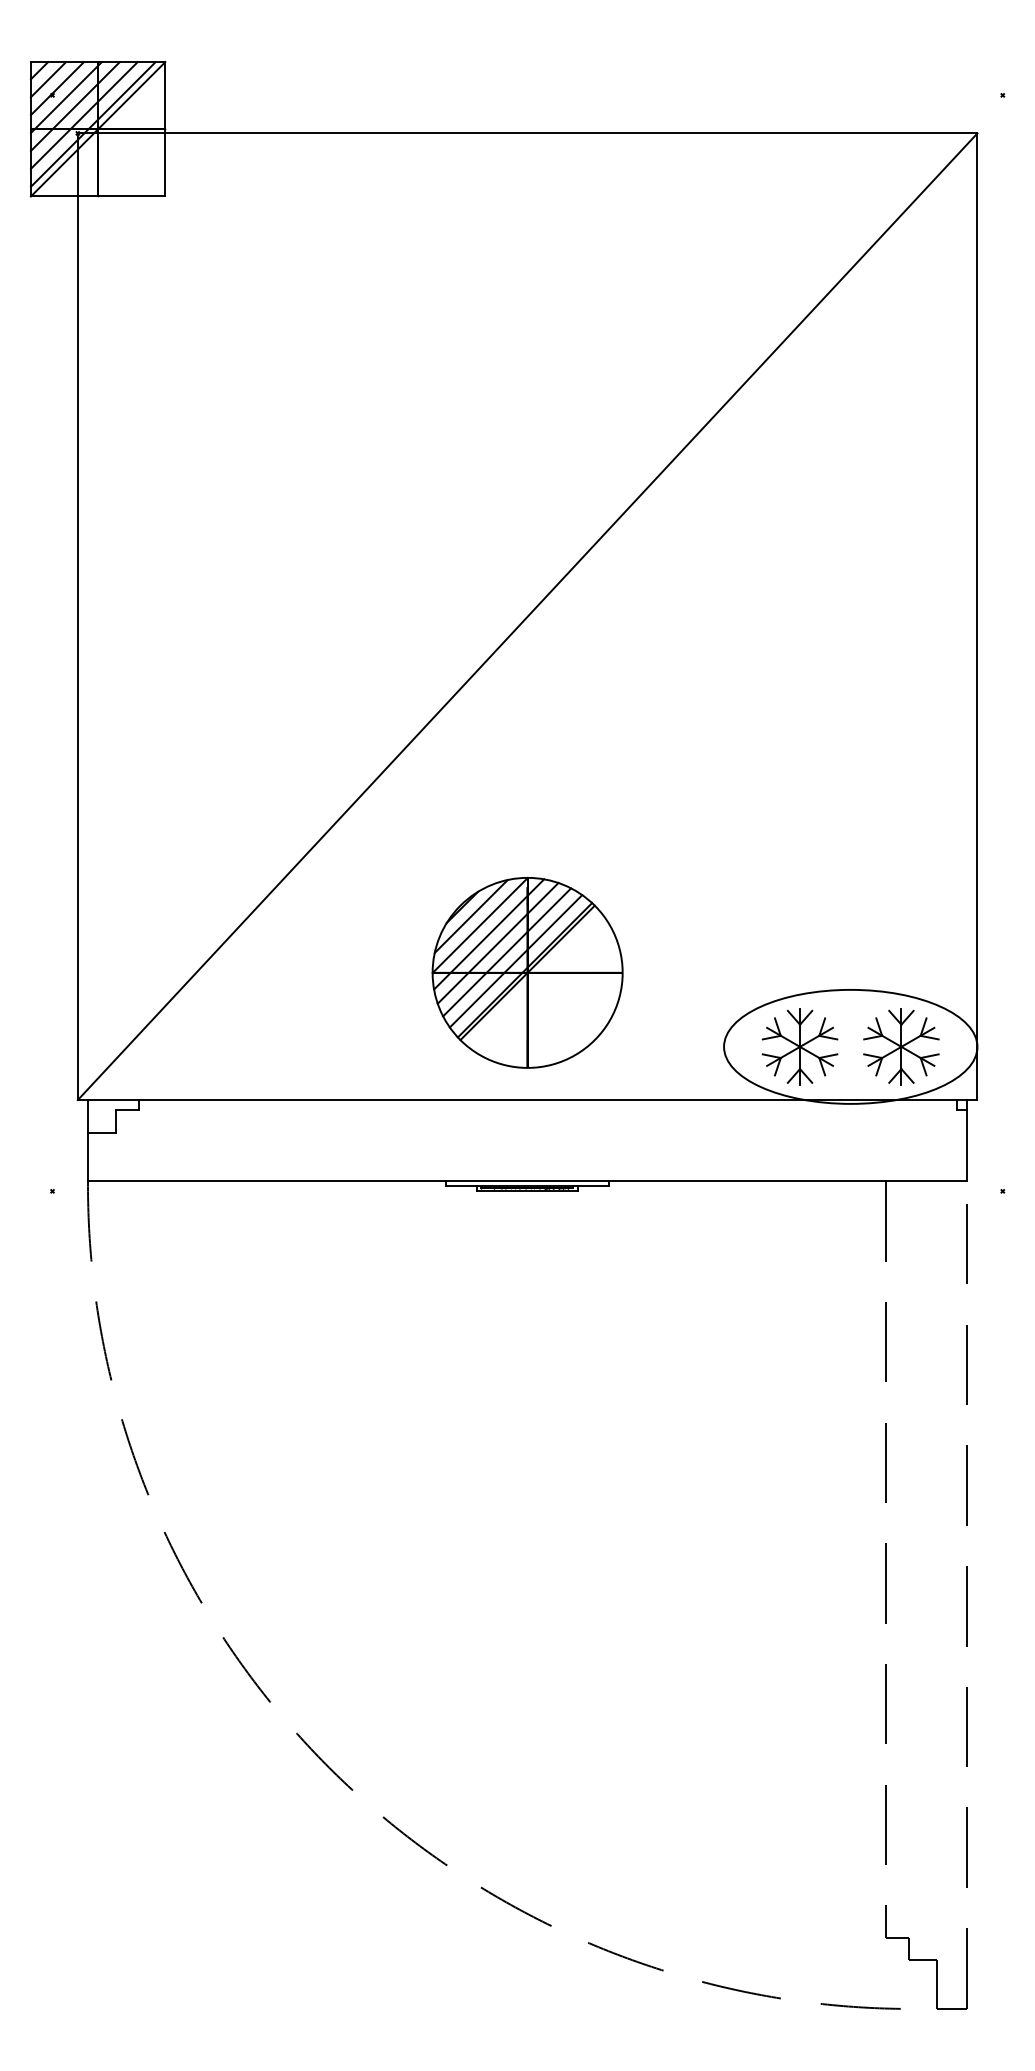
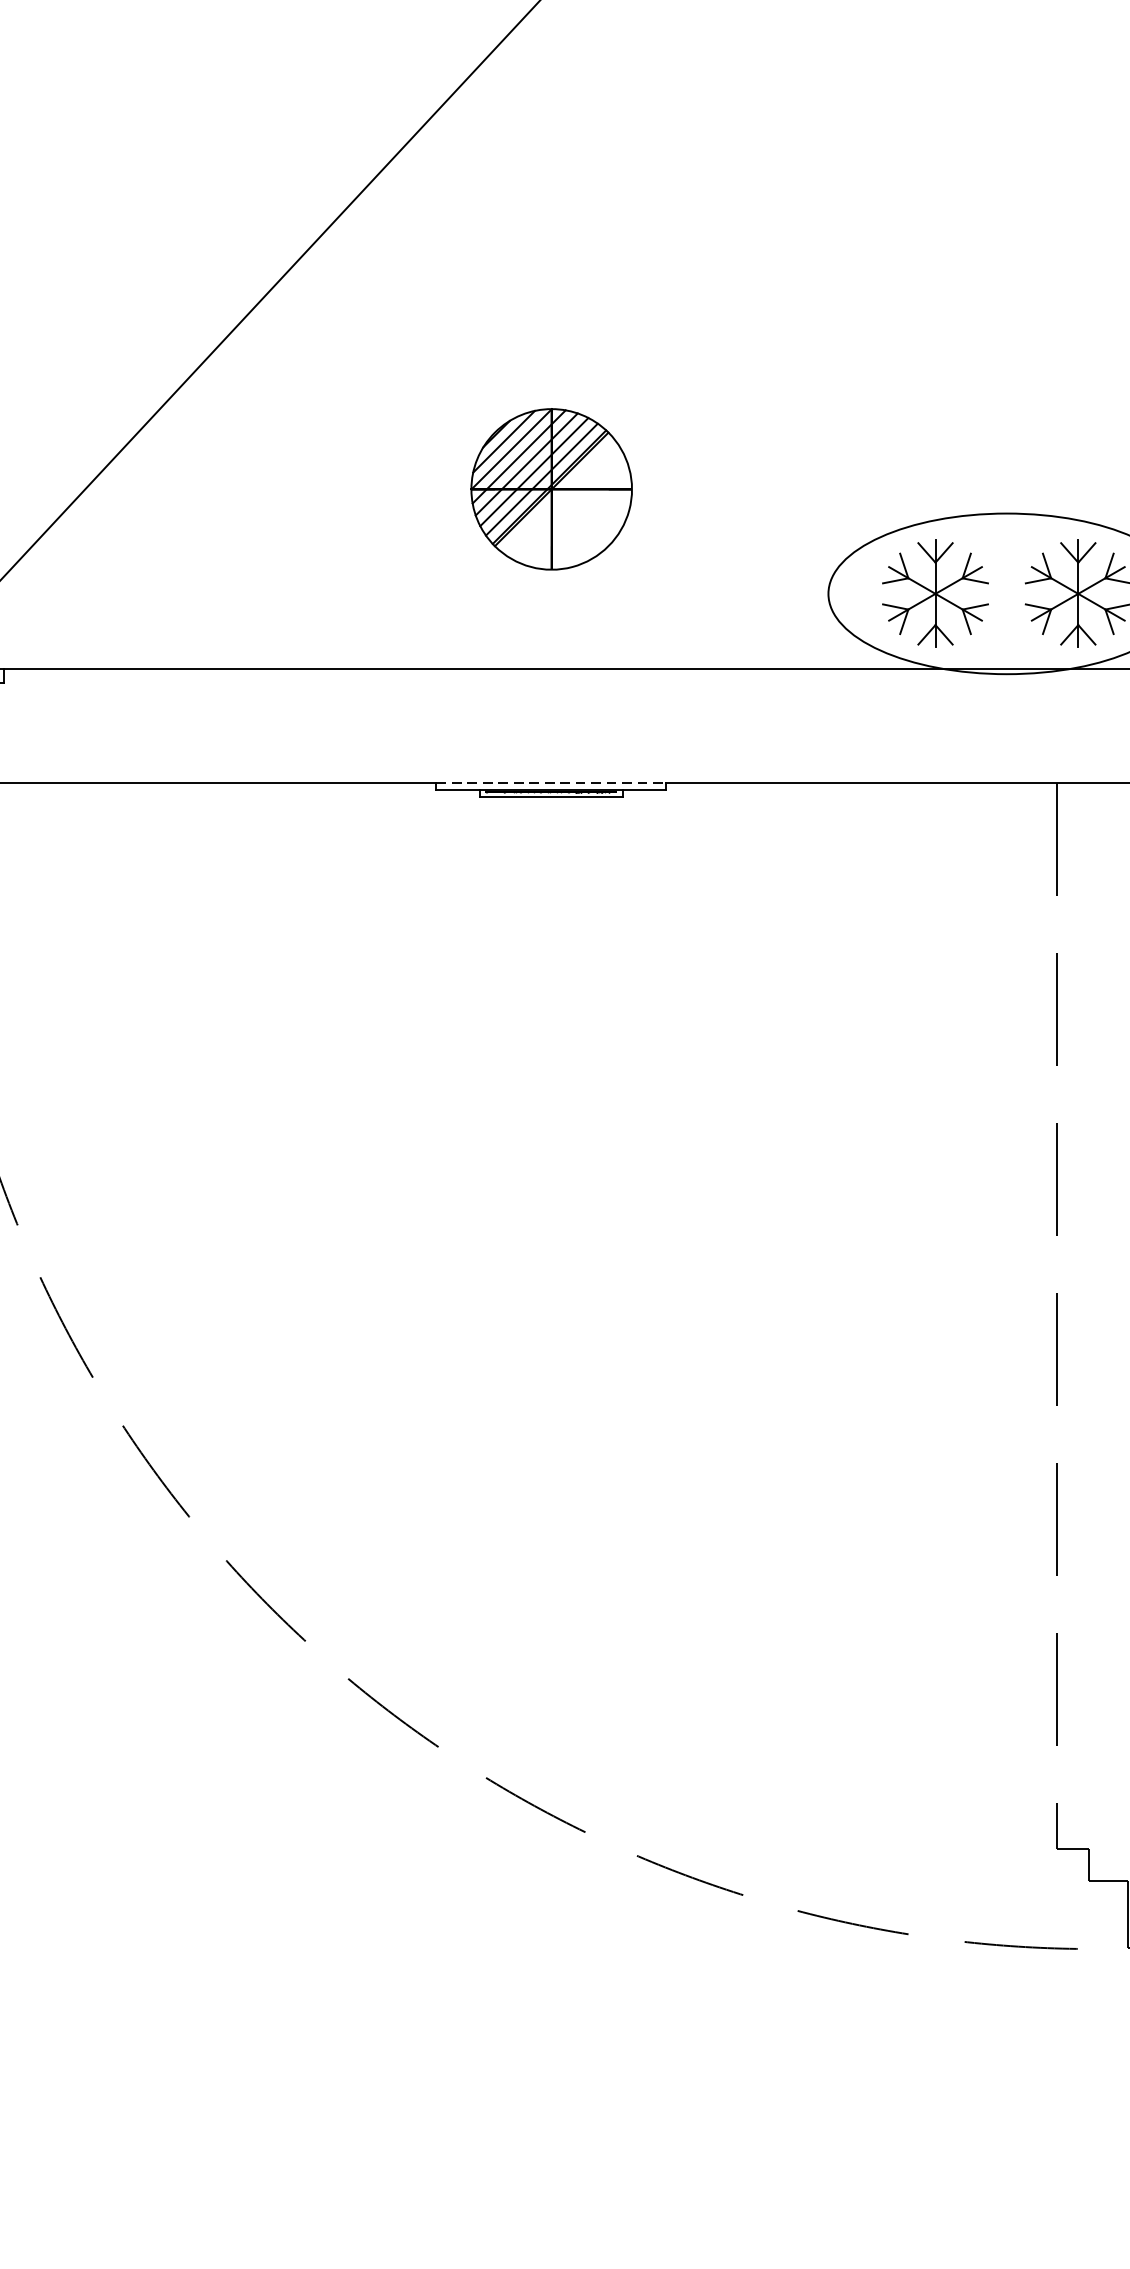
part: (527, 972) -> (551, 489), size x0.6
line: (527, 1181) -> (551, 783), solid -> dashed

